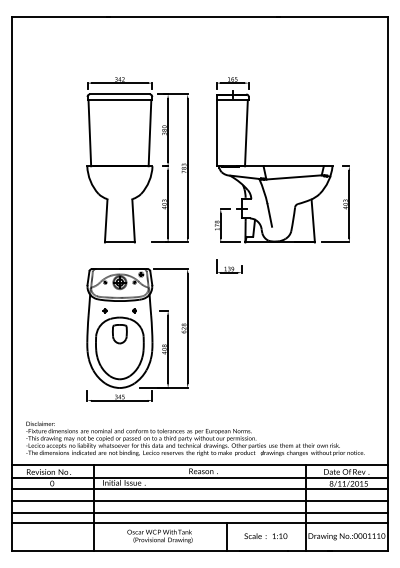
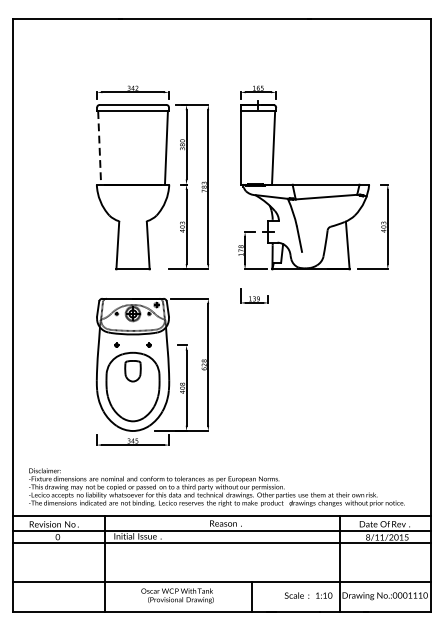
line: (89, 133) -> (99, 148), solid -> dashed
line: (199, 501) -> (221, 557), removed
line: (199, 512) -> (221, 569), removed
text: (265, 535) -> (308, 594), moved

